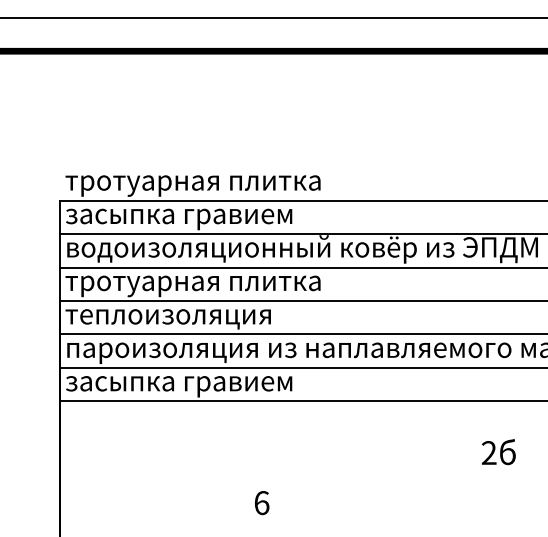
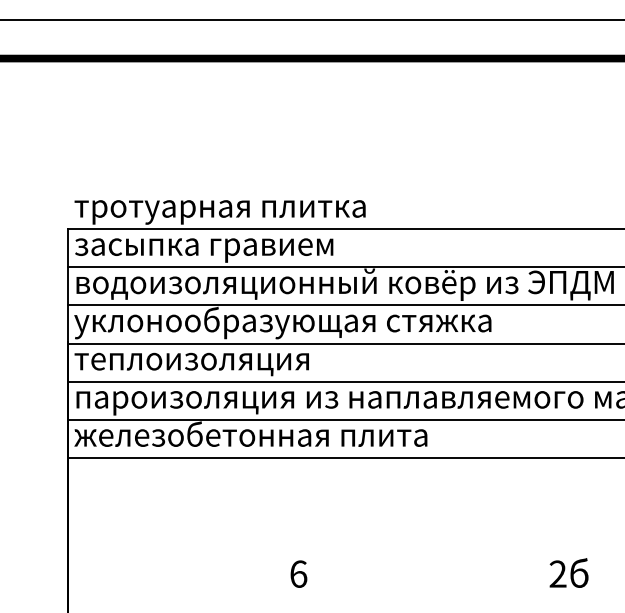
text: (247, 283) -> (282, 323), тротуарная плитка -> уклонообразующая стяжка
text: (219, 383) -> (250, 437), засыпка гравием -> железобетонная плита
text: (498, 452) -> (568, 573), moved

